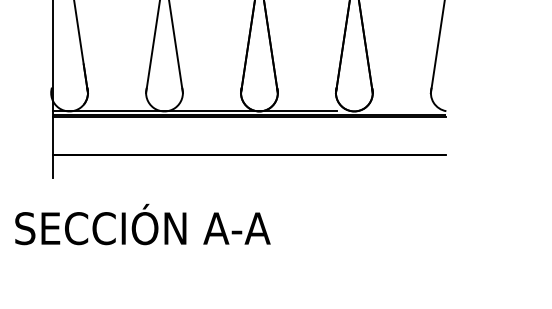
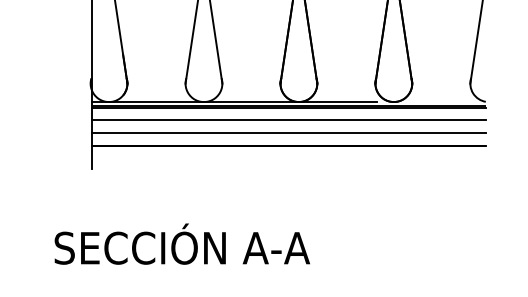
line: (249, 129) -> (288, 120), added
line: (249, 142) -> (288, 133), added
text: (142, 224) -> (181, 244), moved

